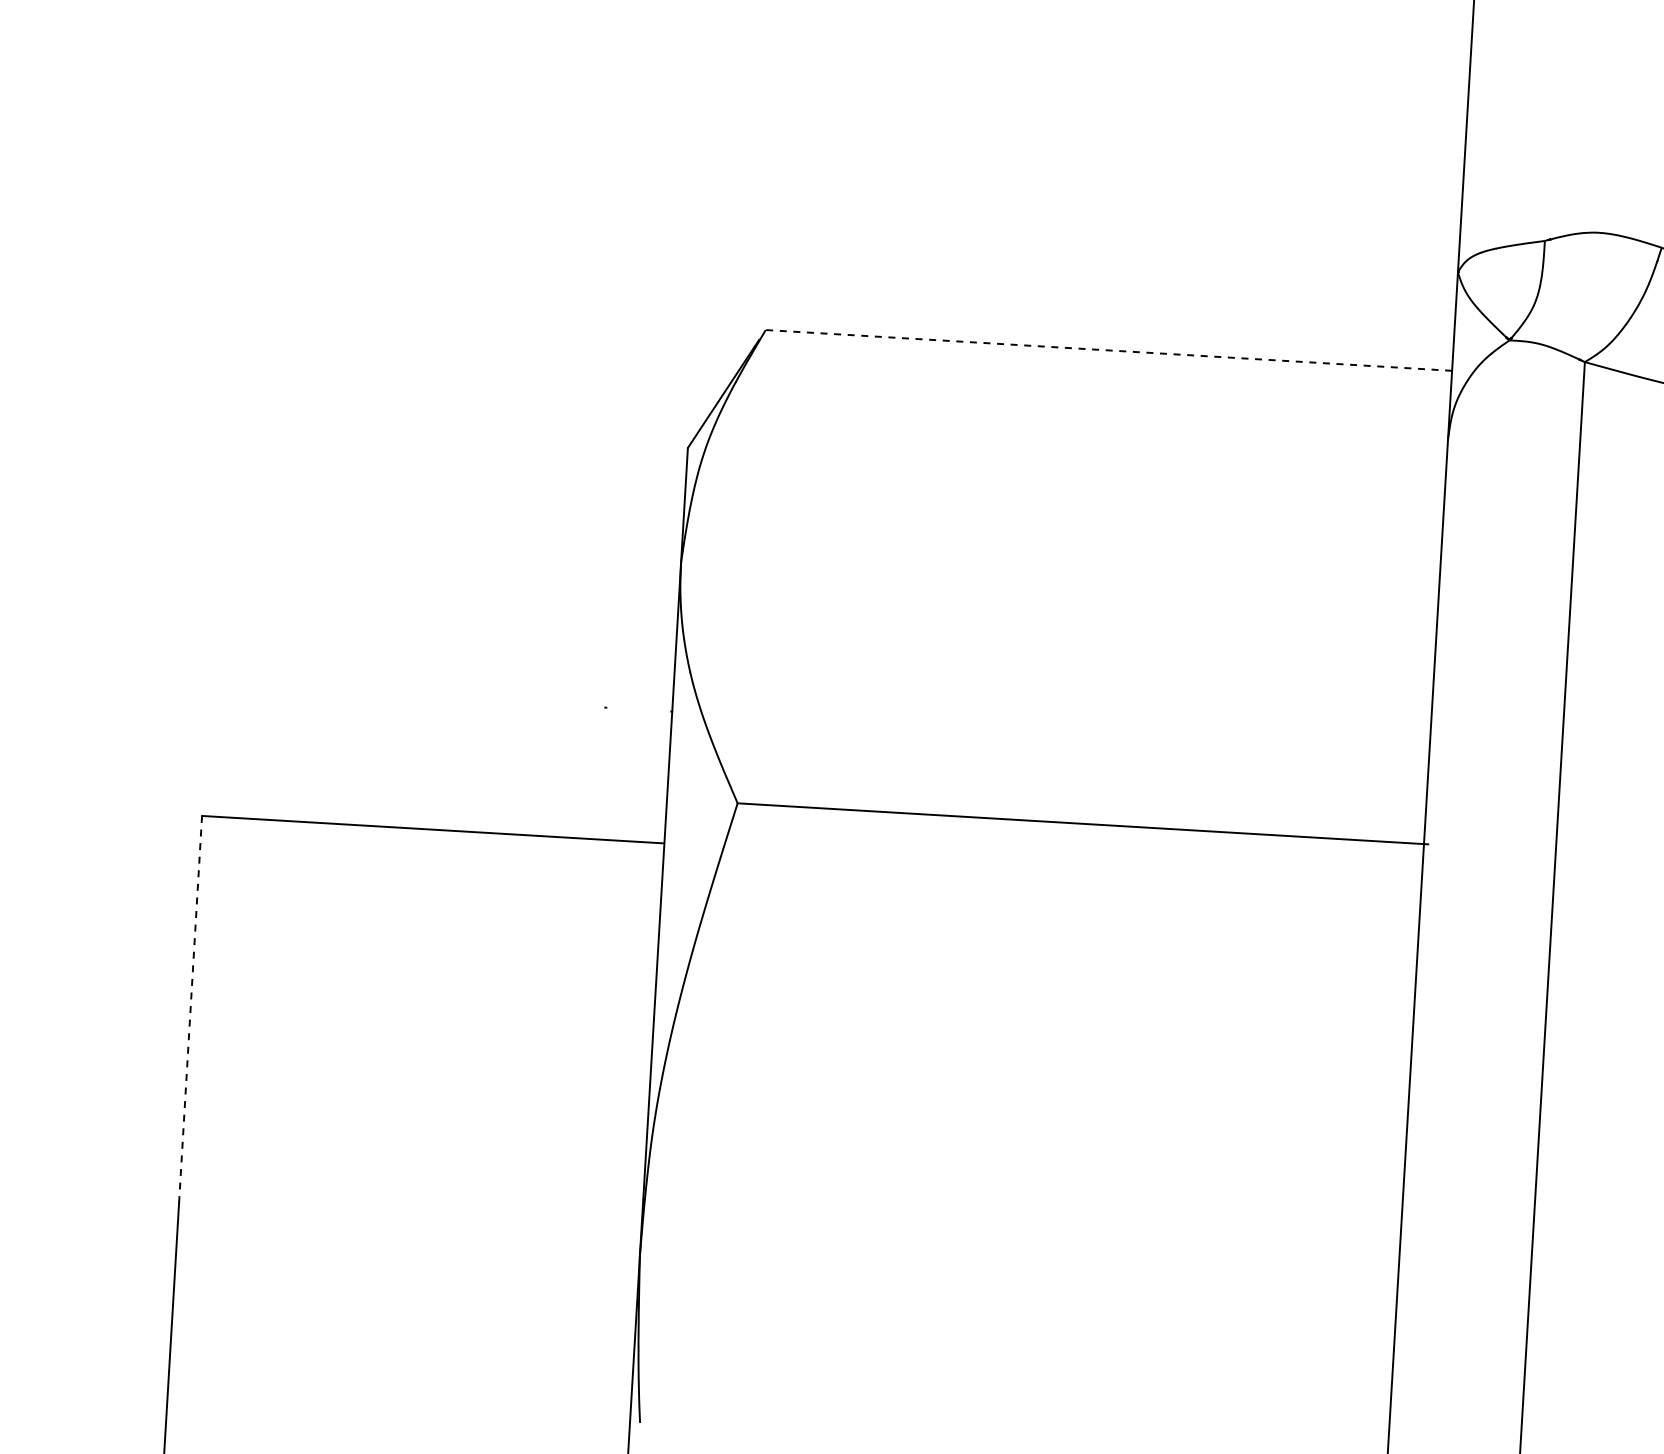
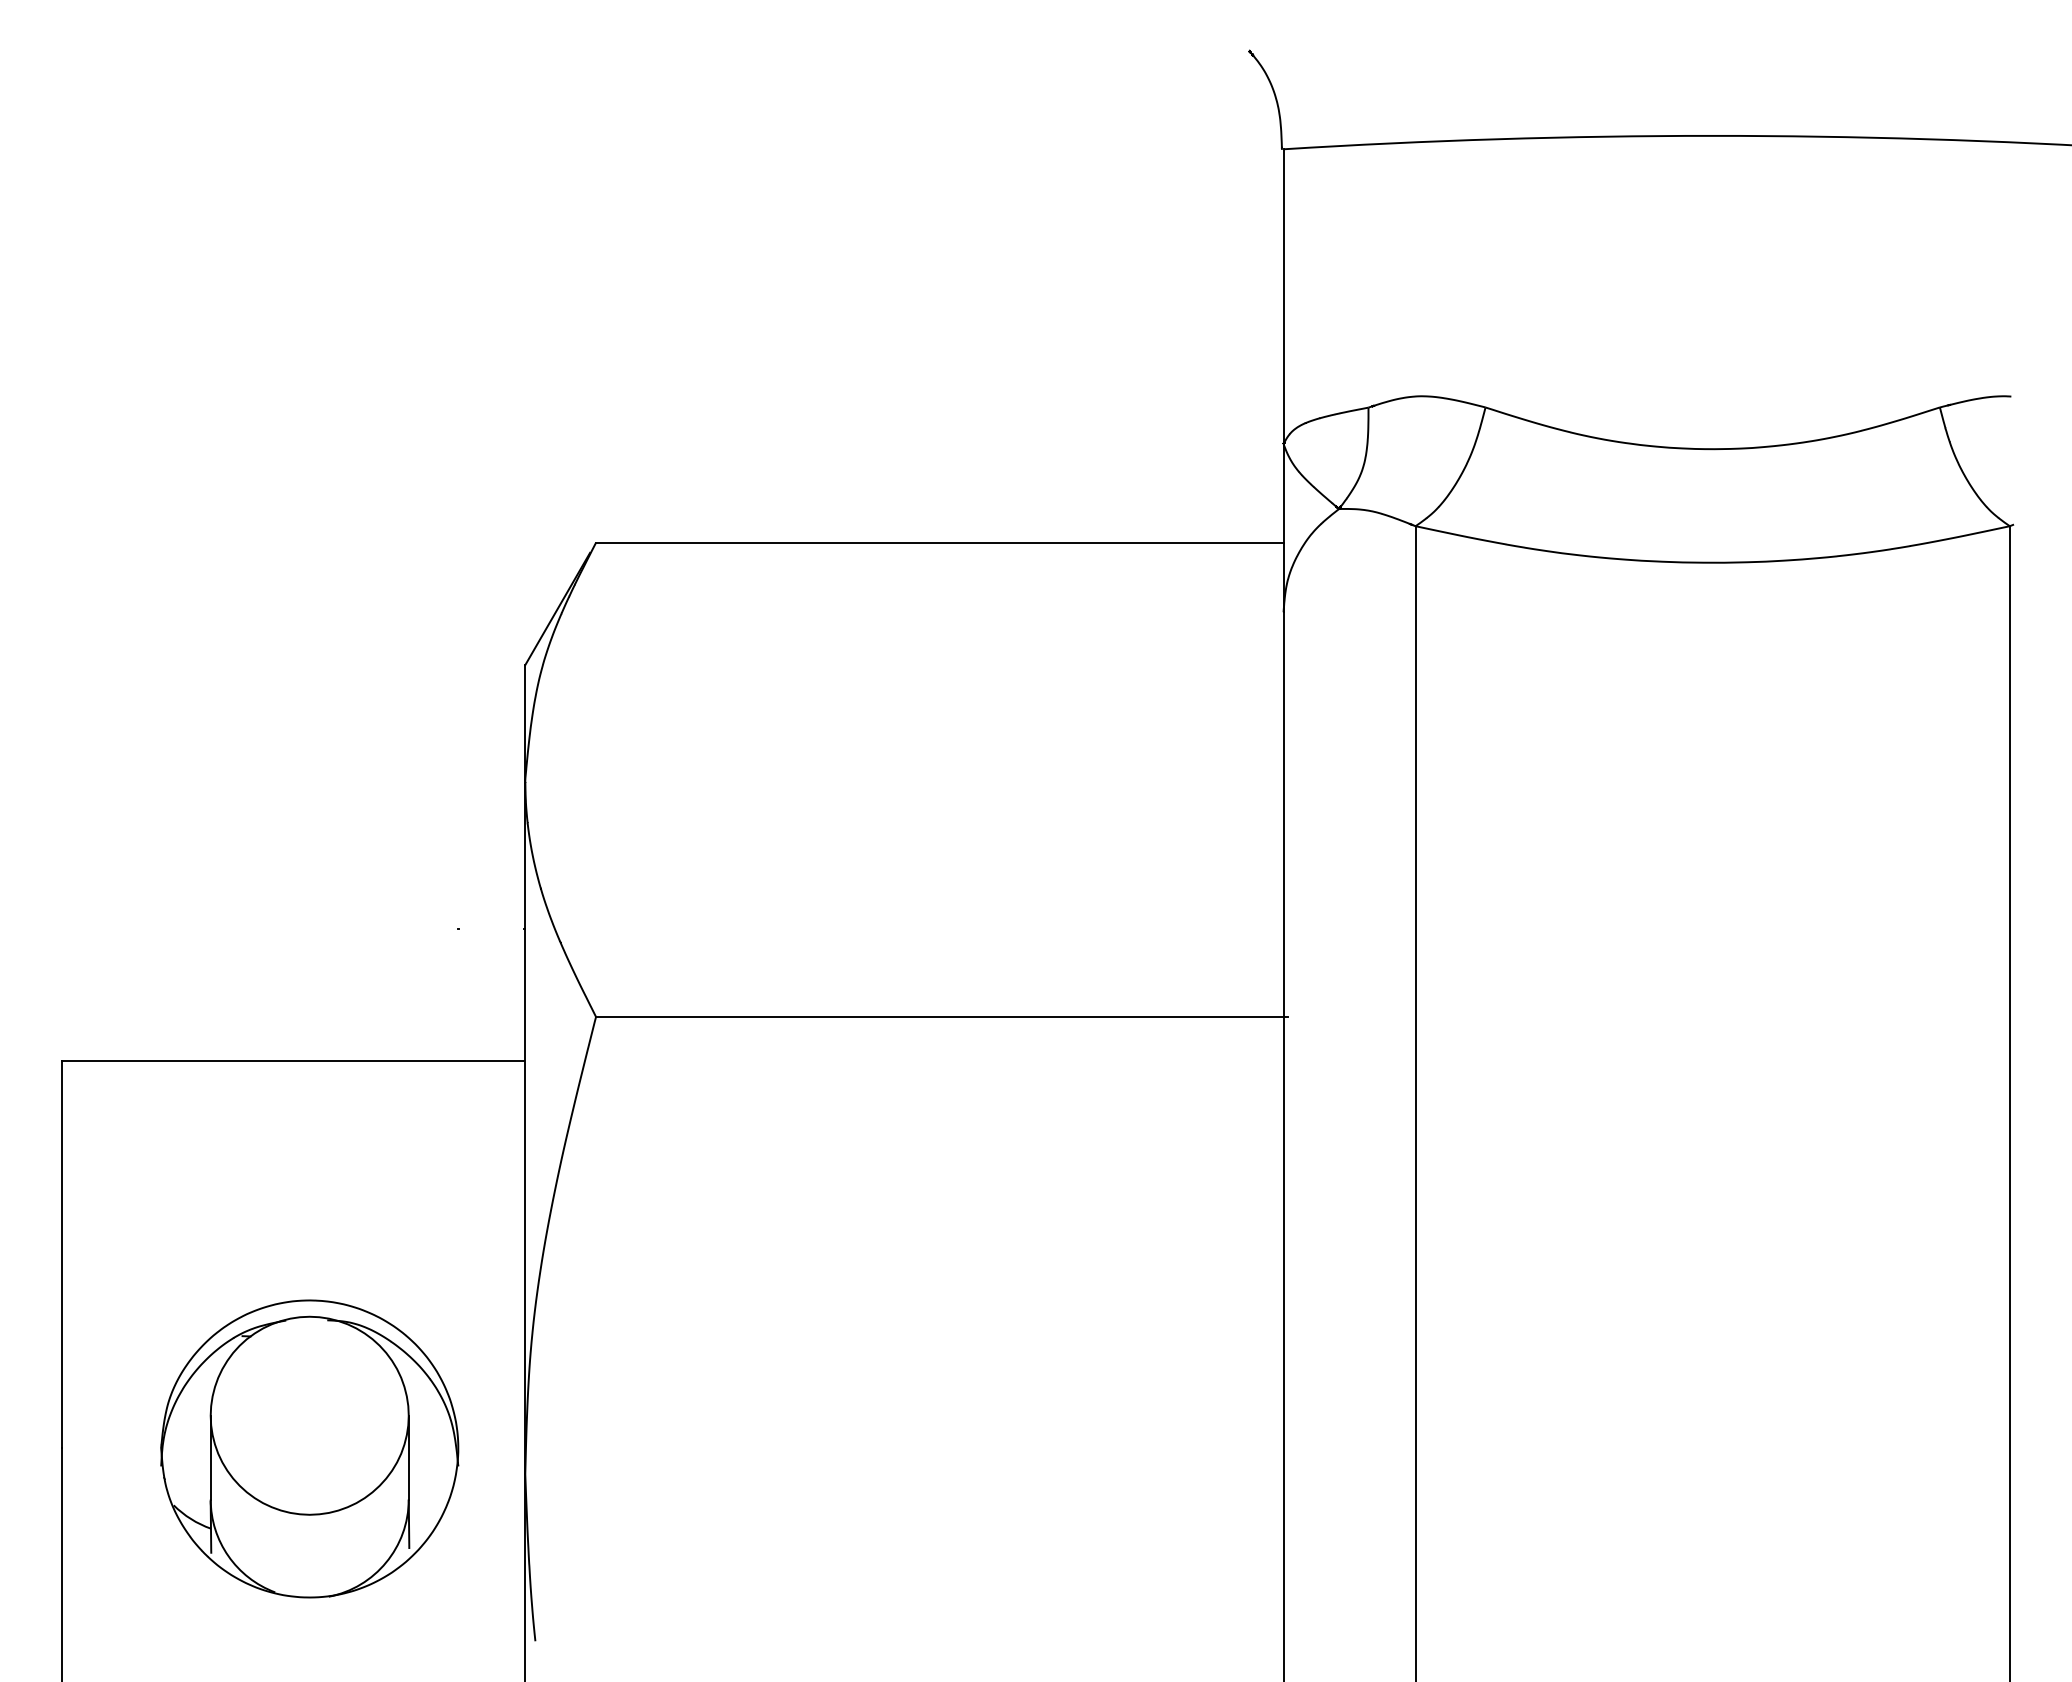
line: (1108, 350) -> (939, 542), dashed -> solid
line: (190, 1008) -> (62, 1254), dashed -> solid
part: (426, 1217) -> (309, 1448), added

